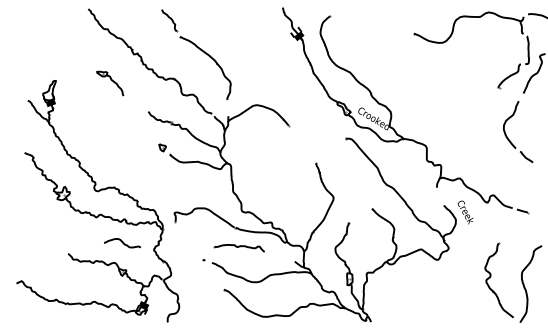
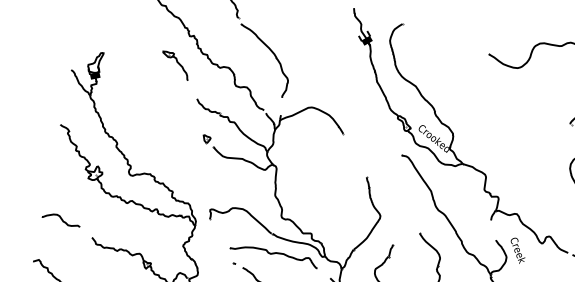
part: (110, 83) -> (175, 65), moved
curve: (122, 243) -> (61, 220), moved
part: (239, 247) -> (273, 255), size x1.67

